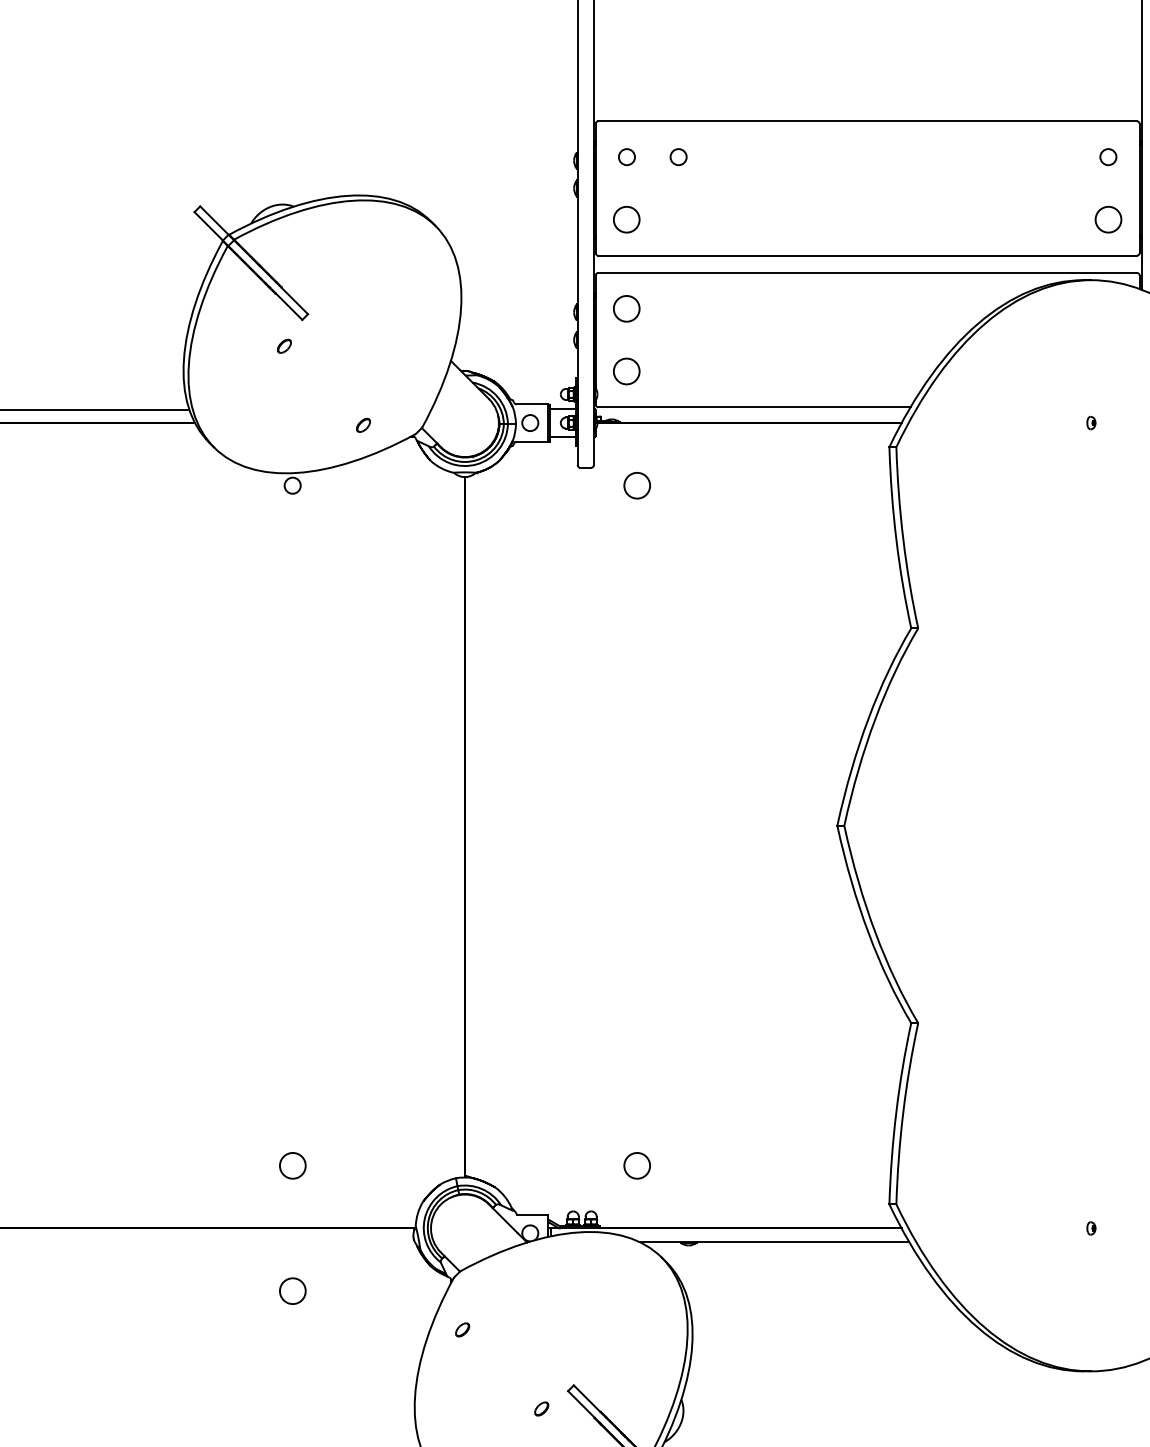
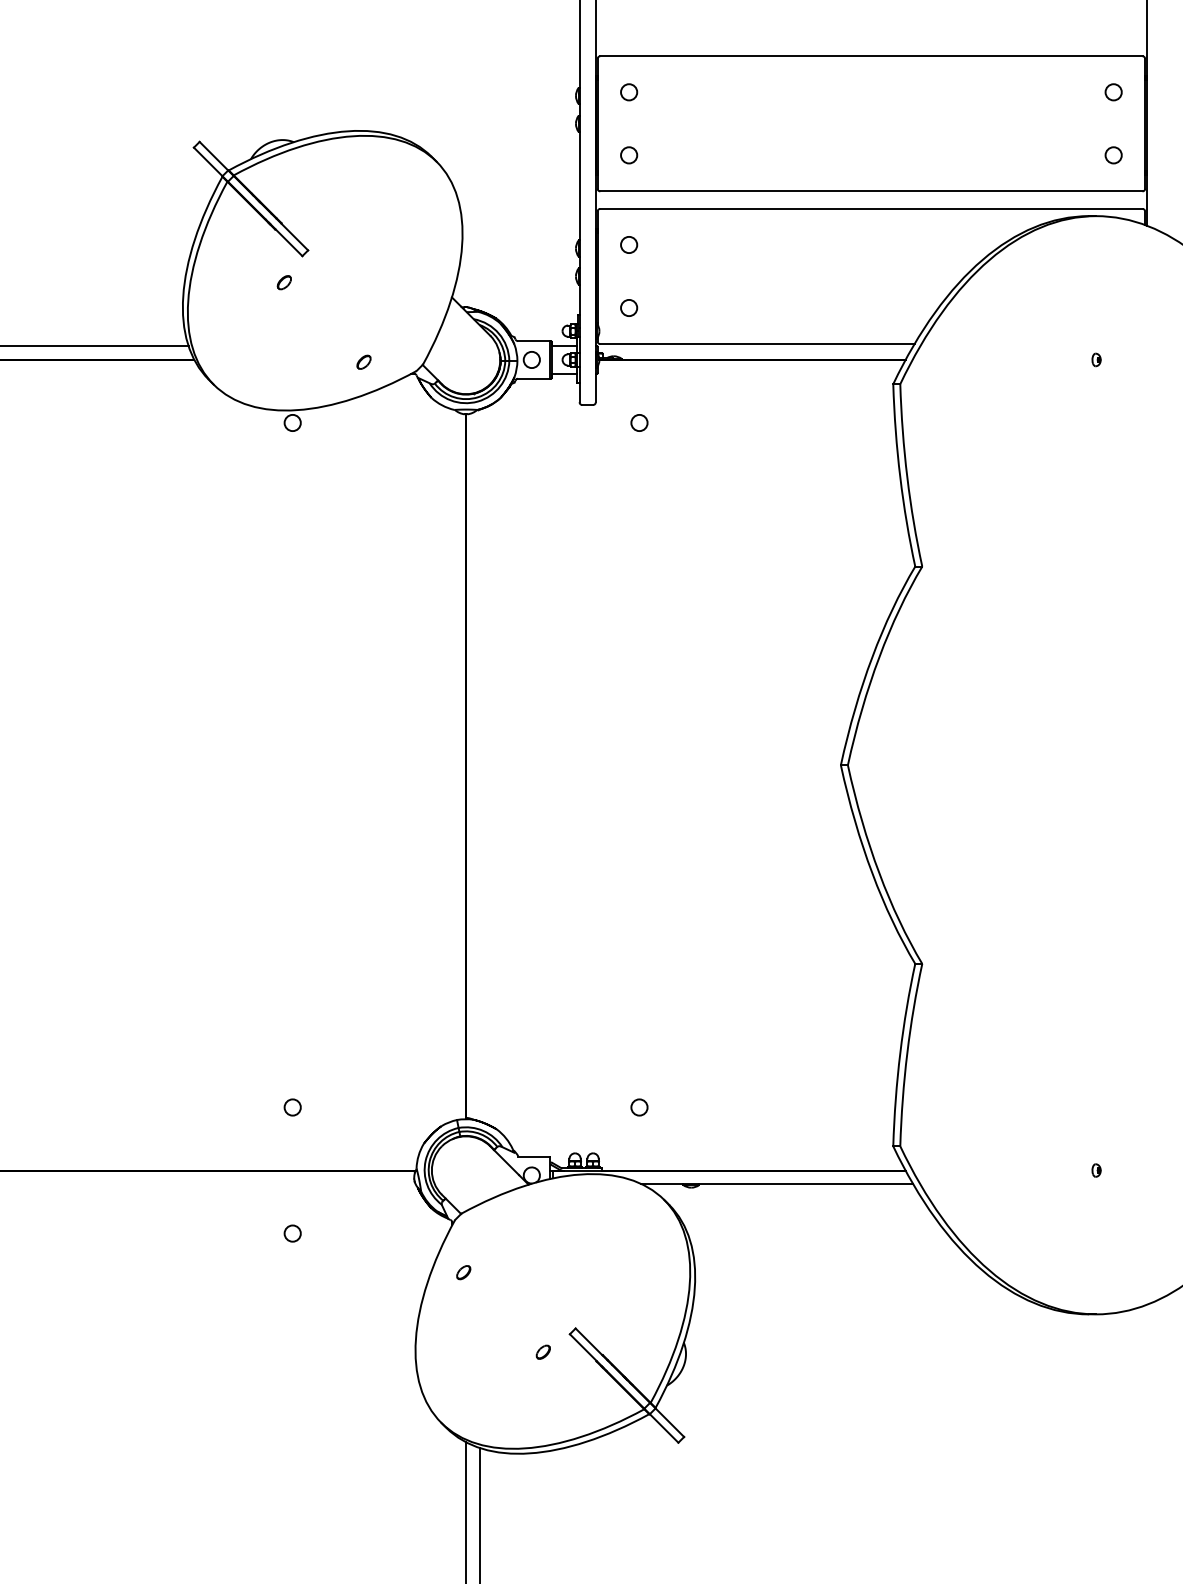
circle: (678, 157) -> (681, 92), removed
circle: (627, 219) -> (629, 155), size x0.62
circle: (1108, 219) -> (1113, 155), size x0.62
circle: (627, 308) -> (629, 244), size x0.62
circle: (627, 370) -> (629, 307), size x0.62
circle: (637, 485) -> (639, 422), size x0.62
circle: (292, 1165) -> (292, 1107), size x0.62
circle: (637, 1165) -> (639, 1107), size x0.62
circle: (292, 1291) -> (292, 1233), size x0.62

